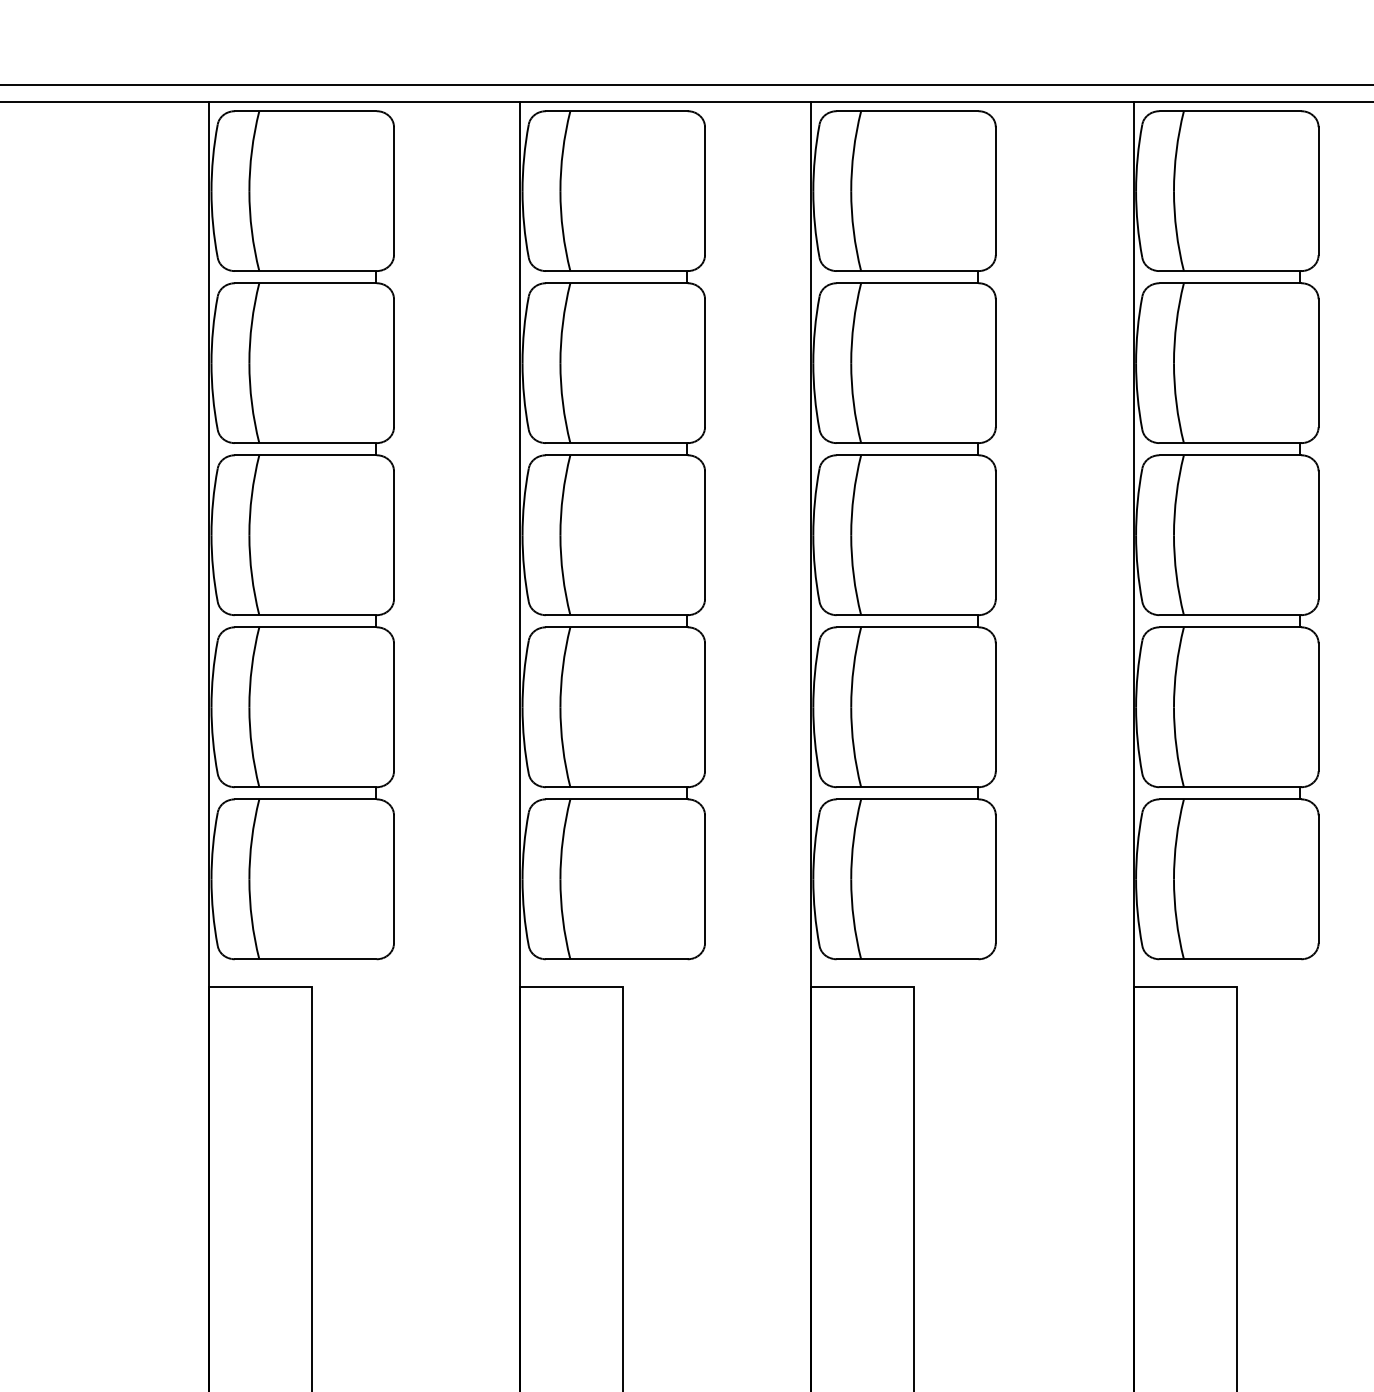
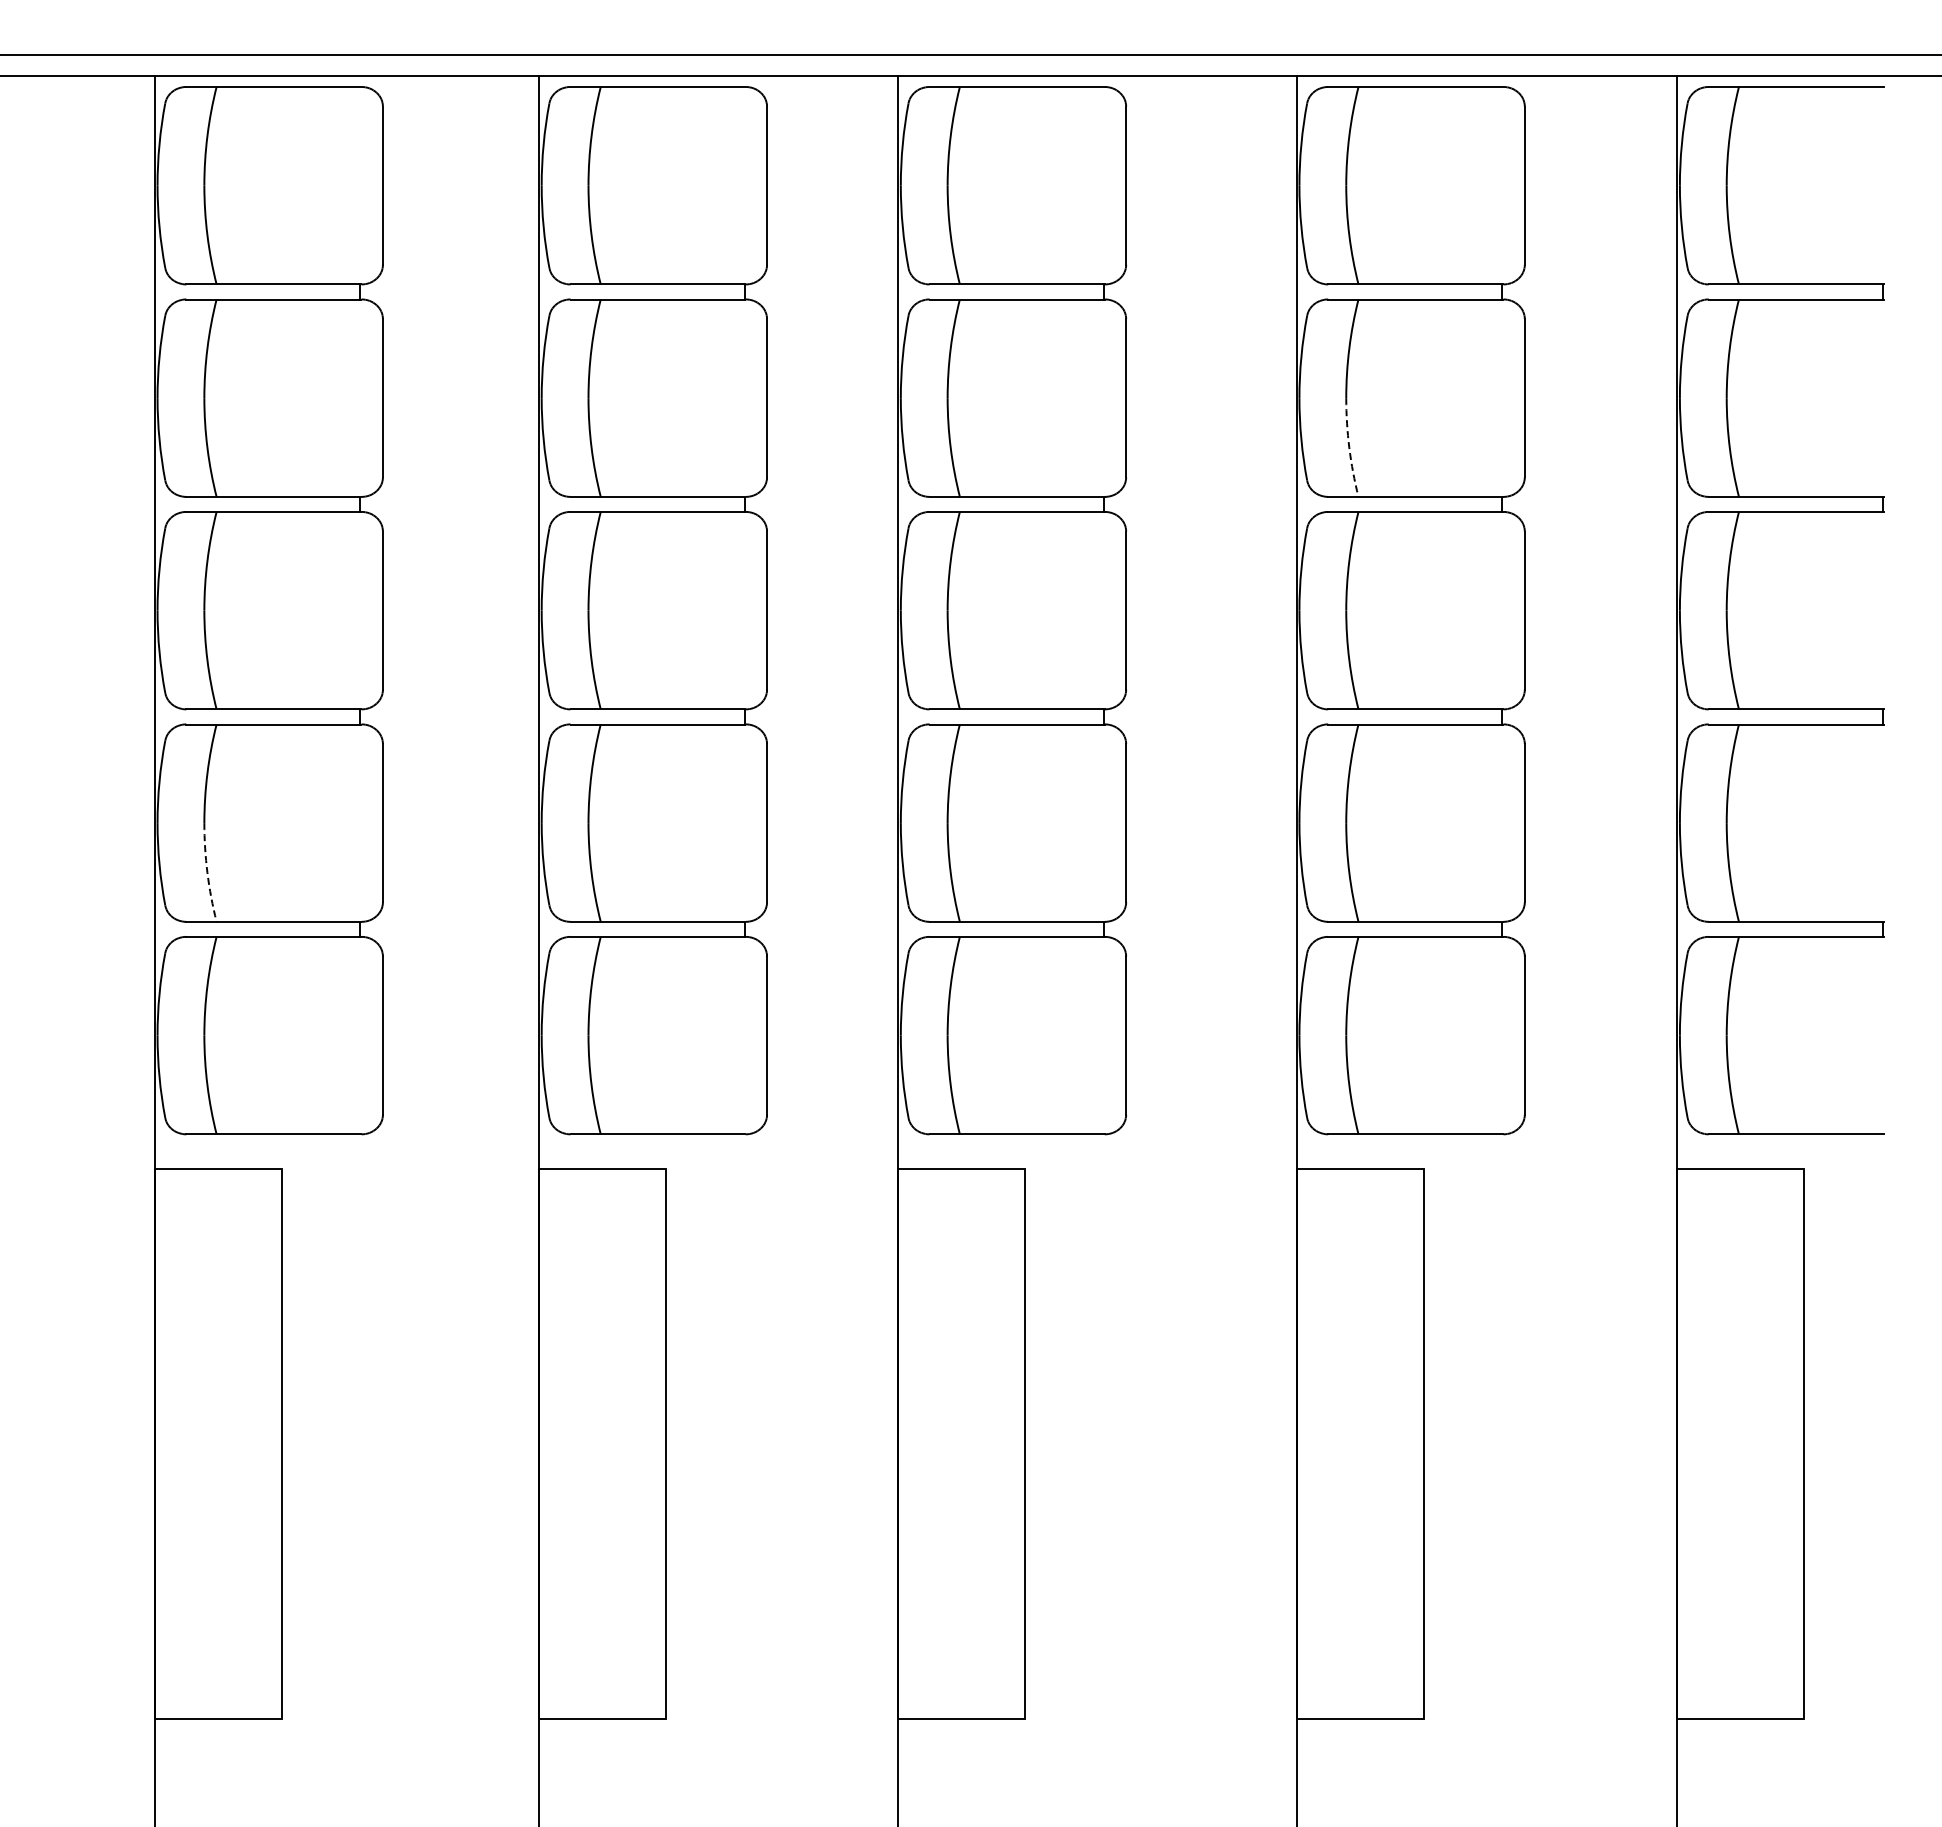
arc: (1176, 403) -> (1349, 447), solid -> dashed
arc: (251, 747) -> (207, 872), solid -> dashed

